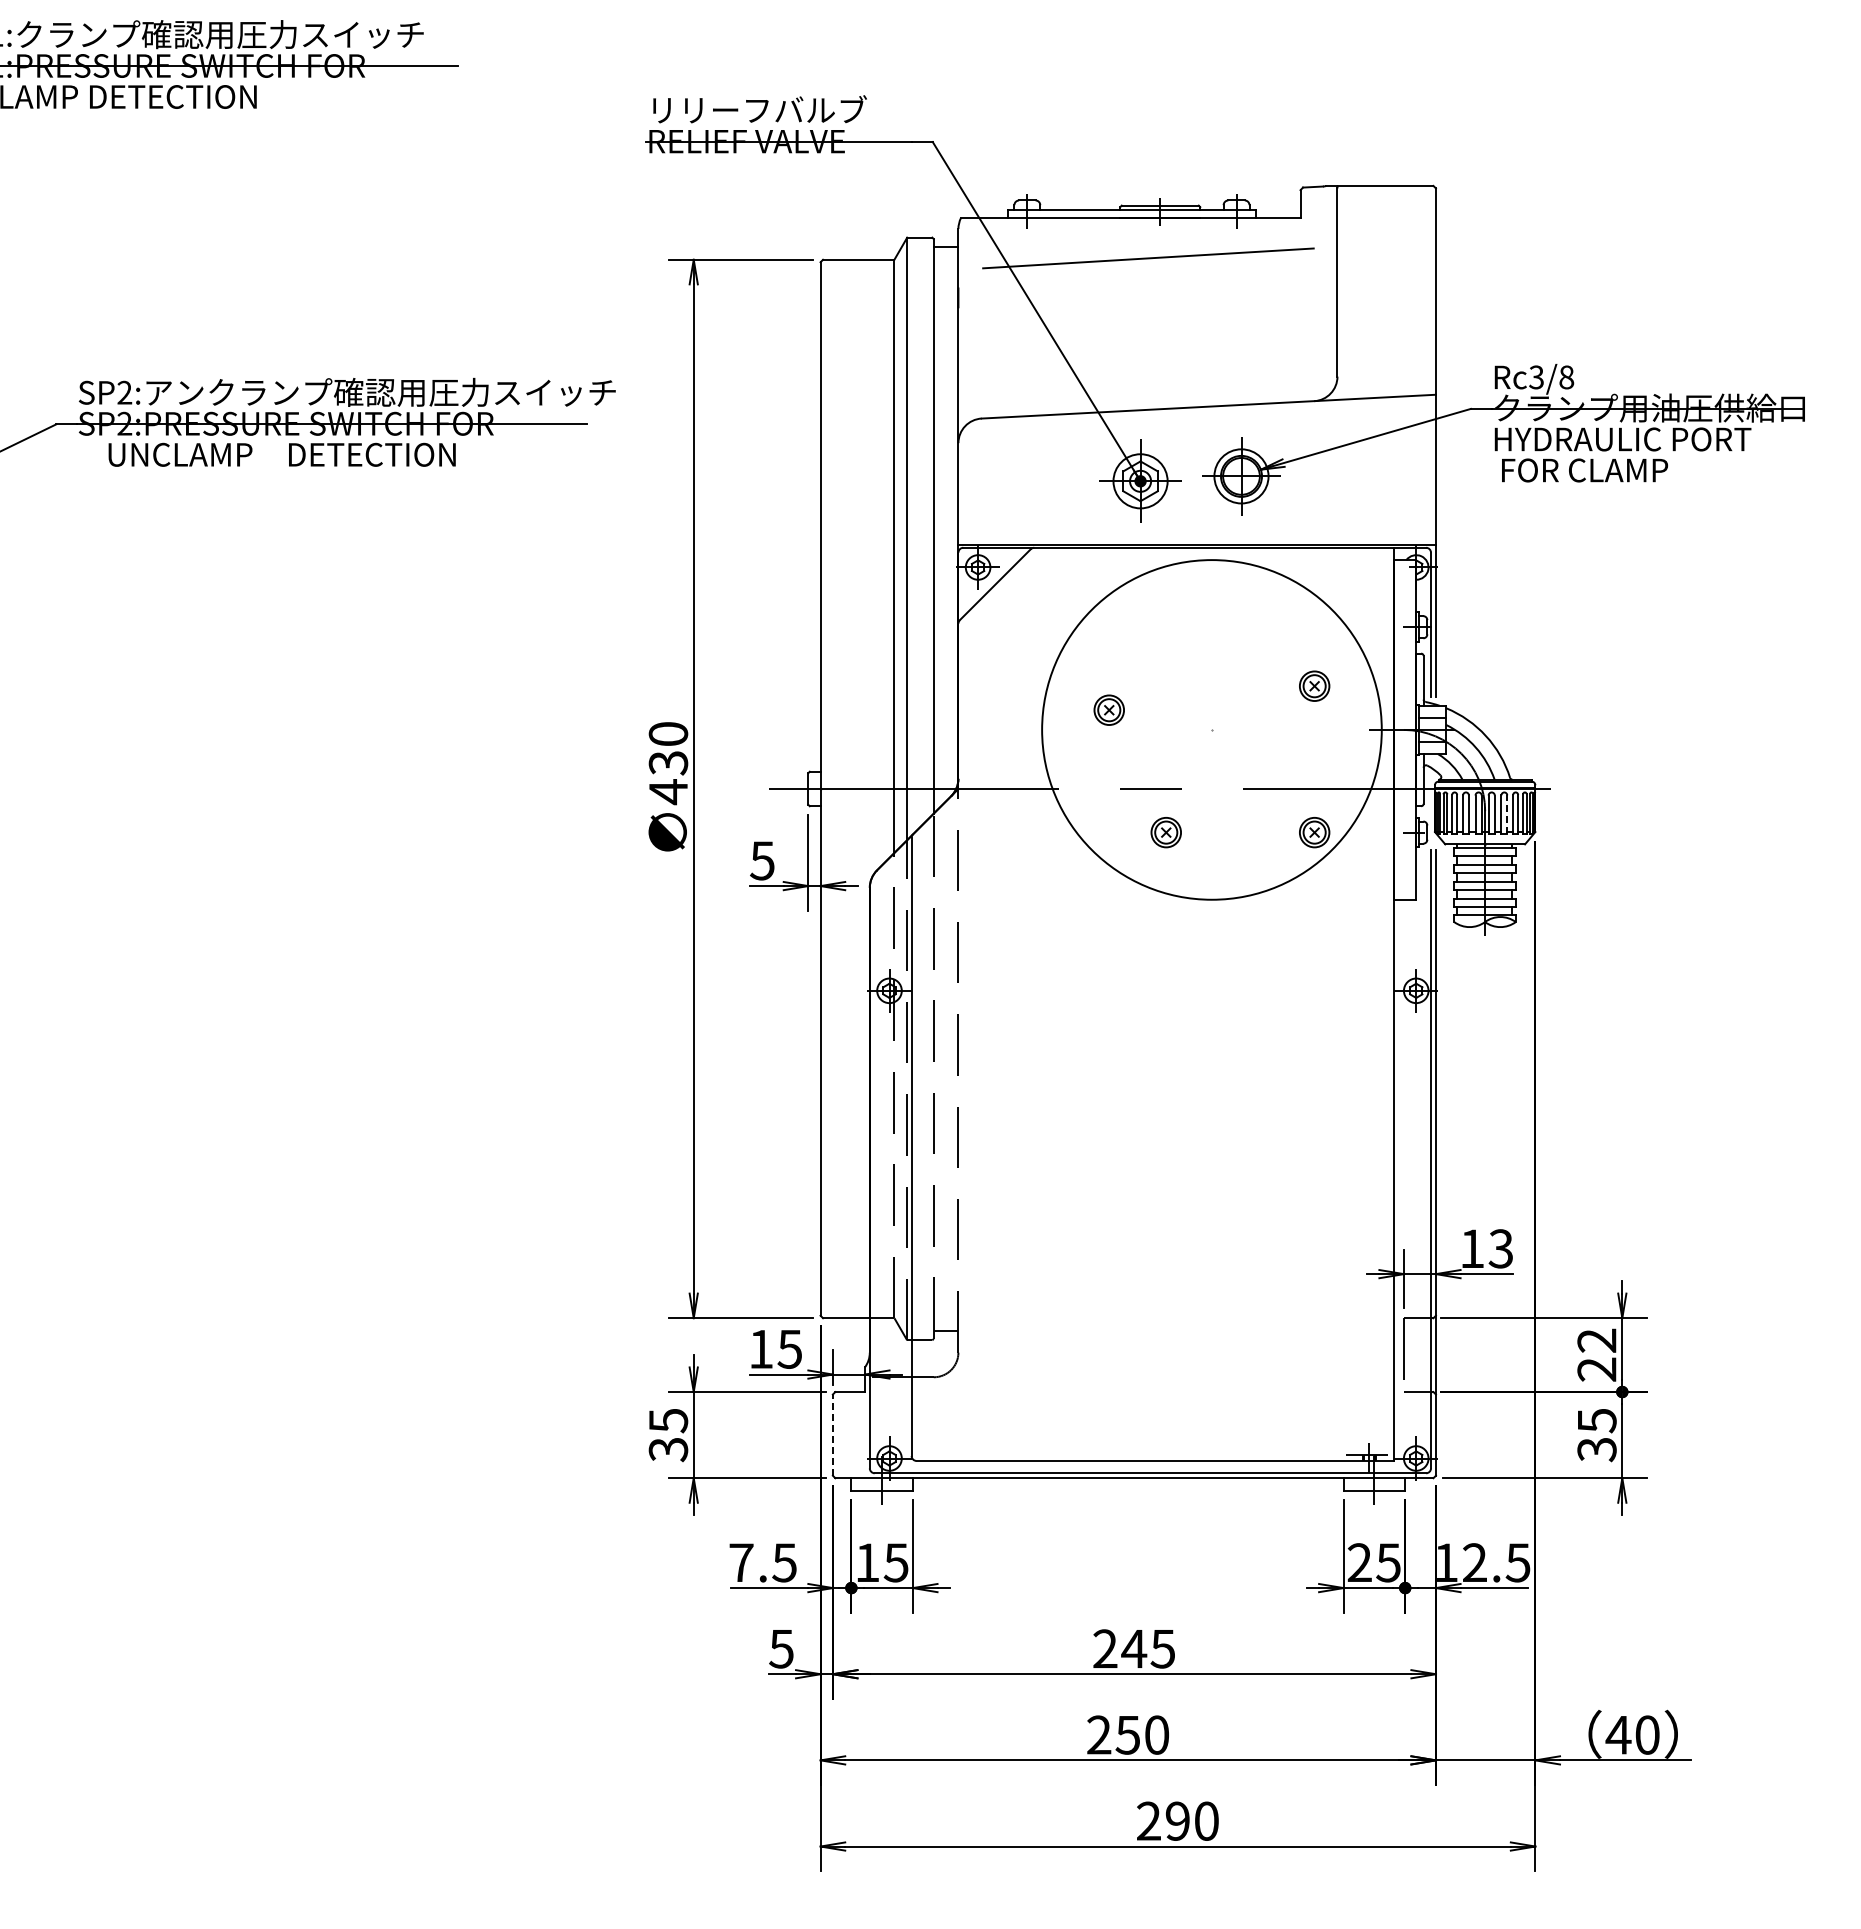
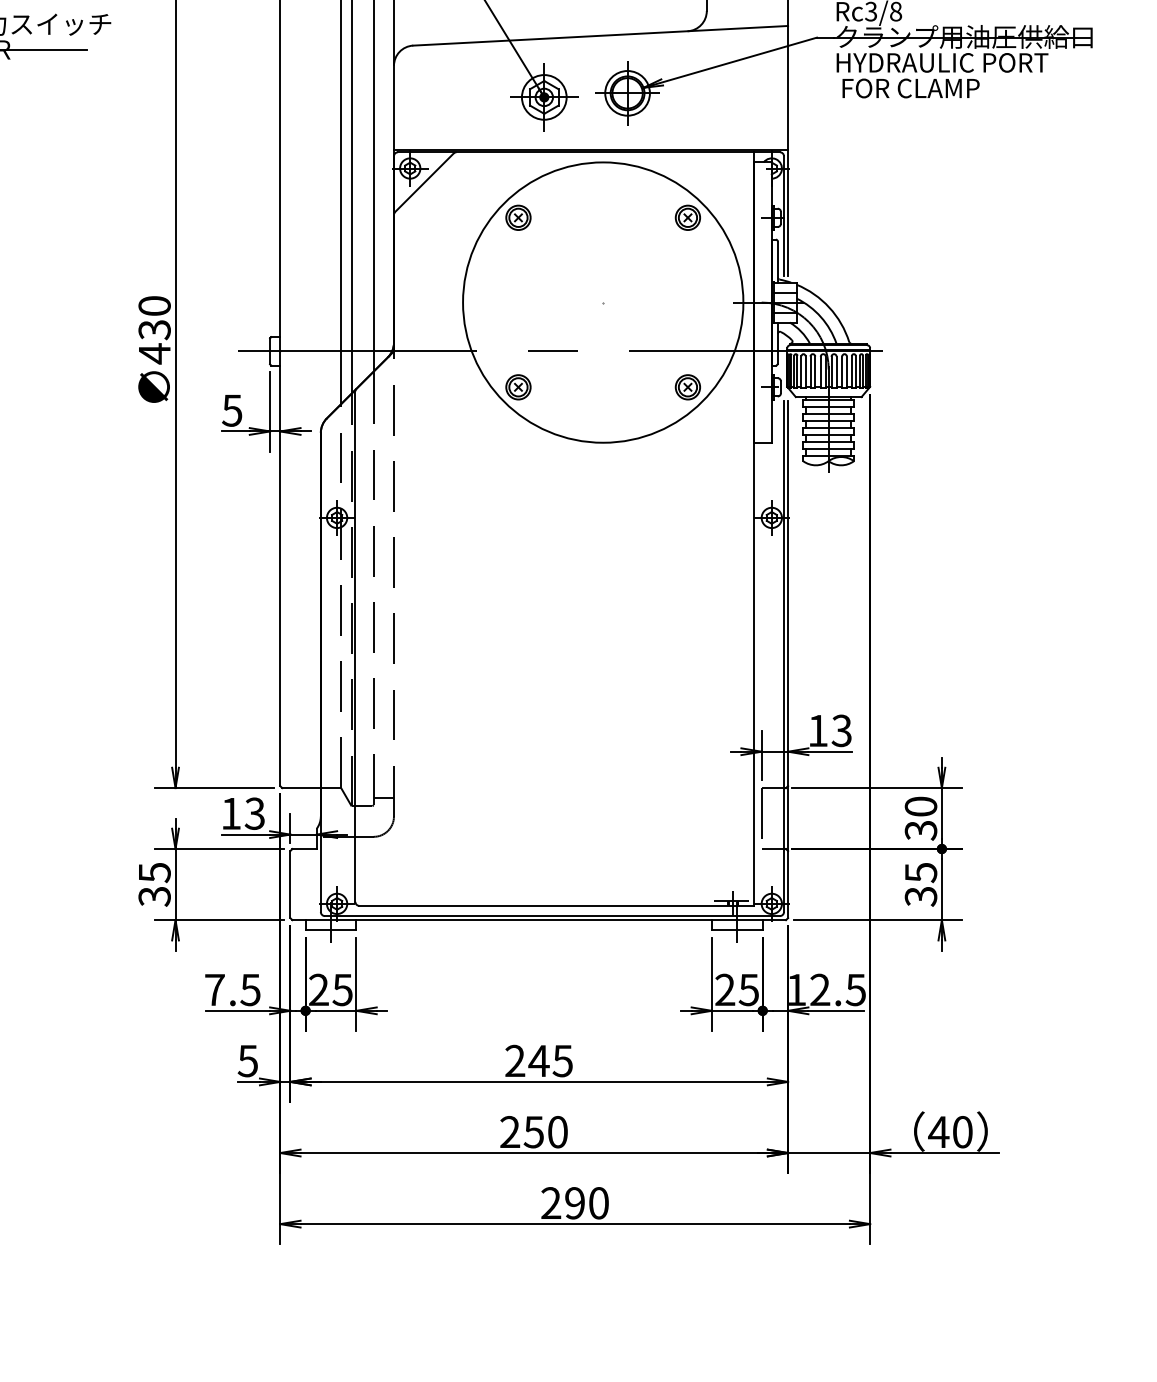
part: (1314, 685) -> (687, 217), moved
part: (1108, 709) -> (517, 217), moved
line: (1507, 813) -> (847, 371), dashed -> solid
part: (1165, 832) -> (517, 387), moved
text: (789, 1348) -> (254, 813), 15 -> 13
text: (1596, 1355) -> (920, 818), 22 -> 30
line: (832, 1435) -> (290, 884), dashed -> solid
text: (867, 1562) -> (318, 989), 15 -> 25

